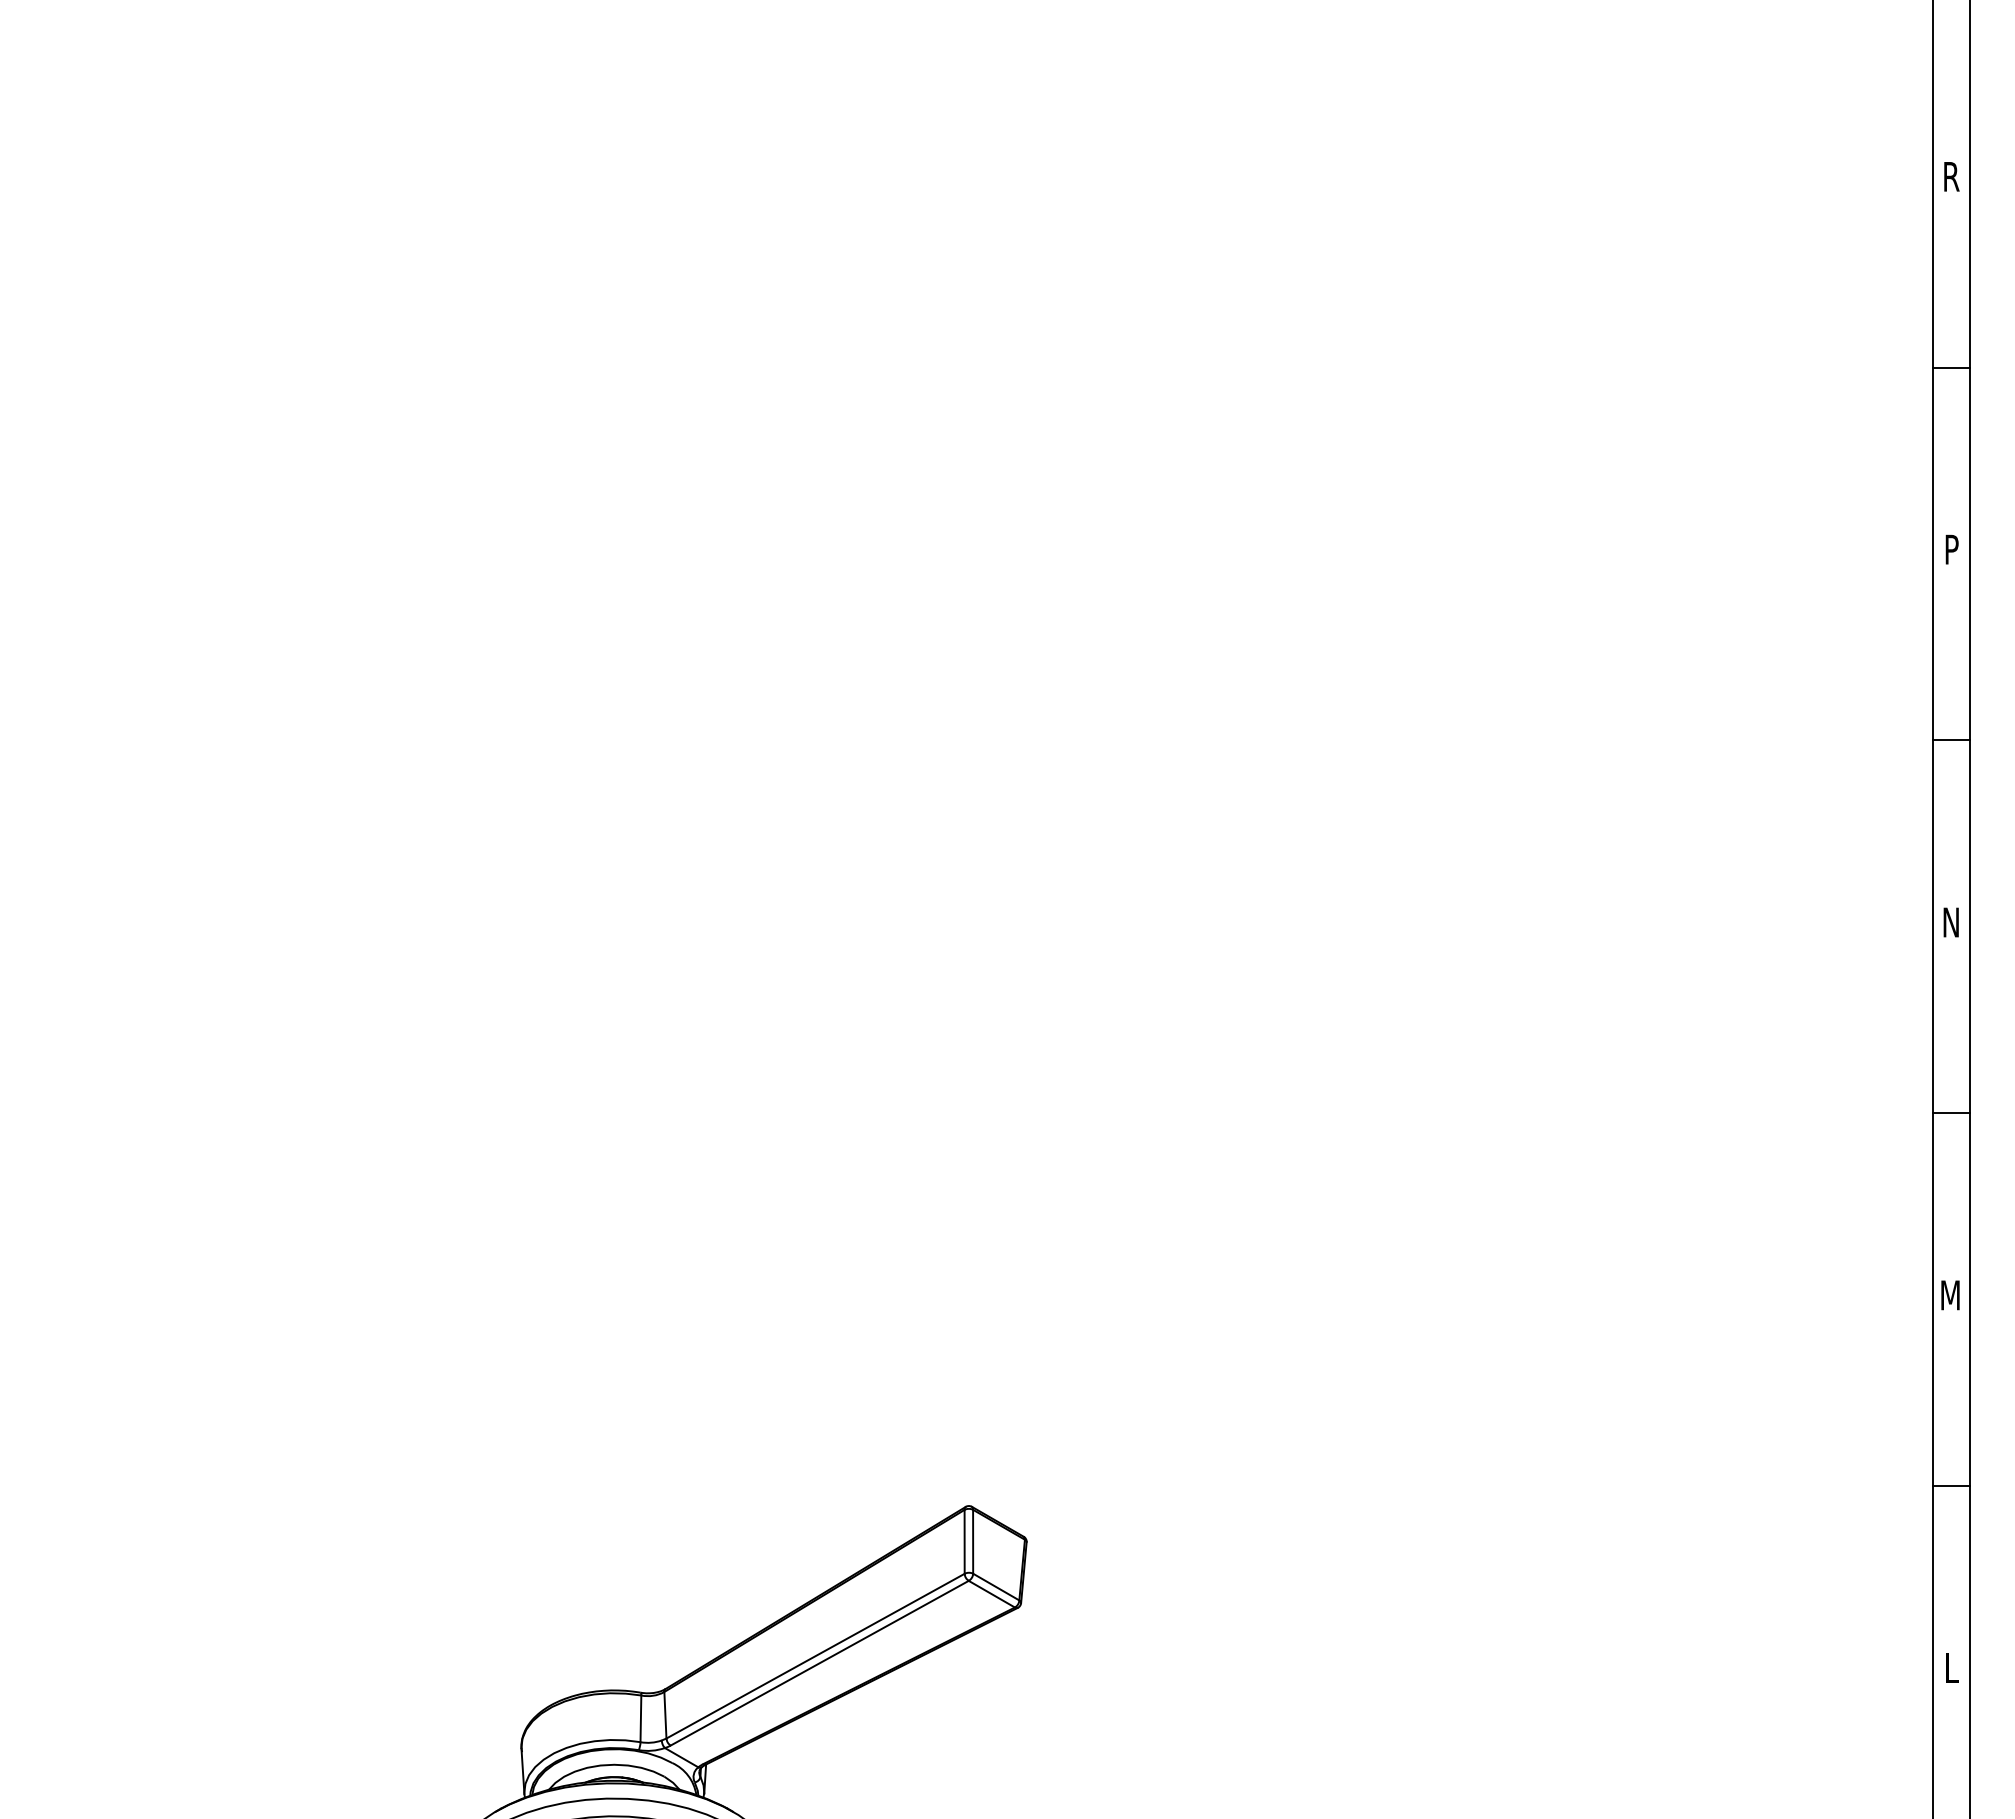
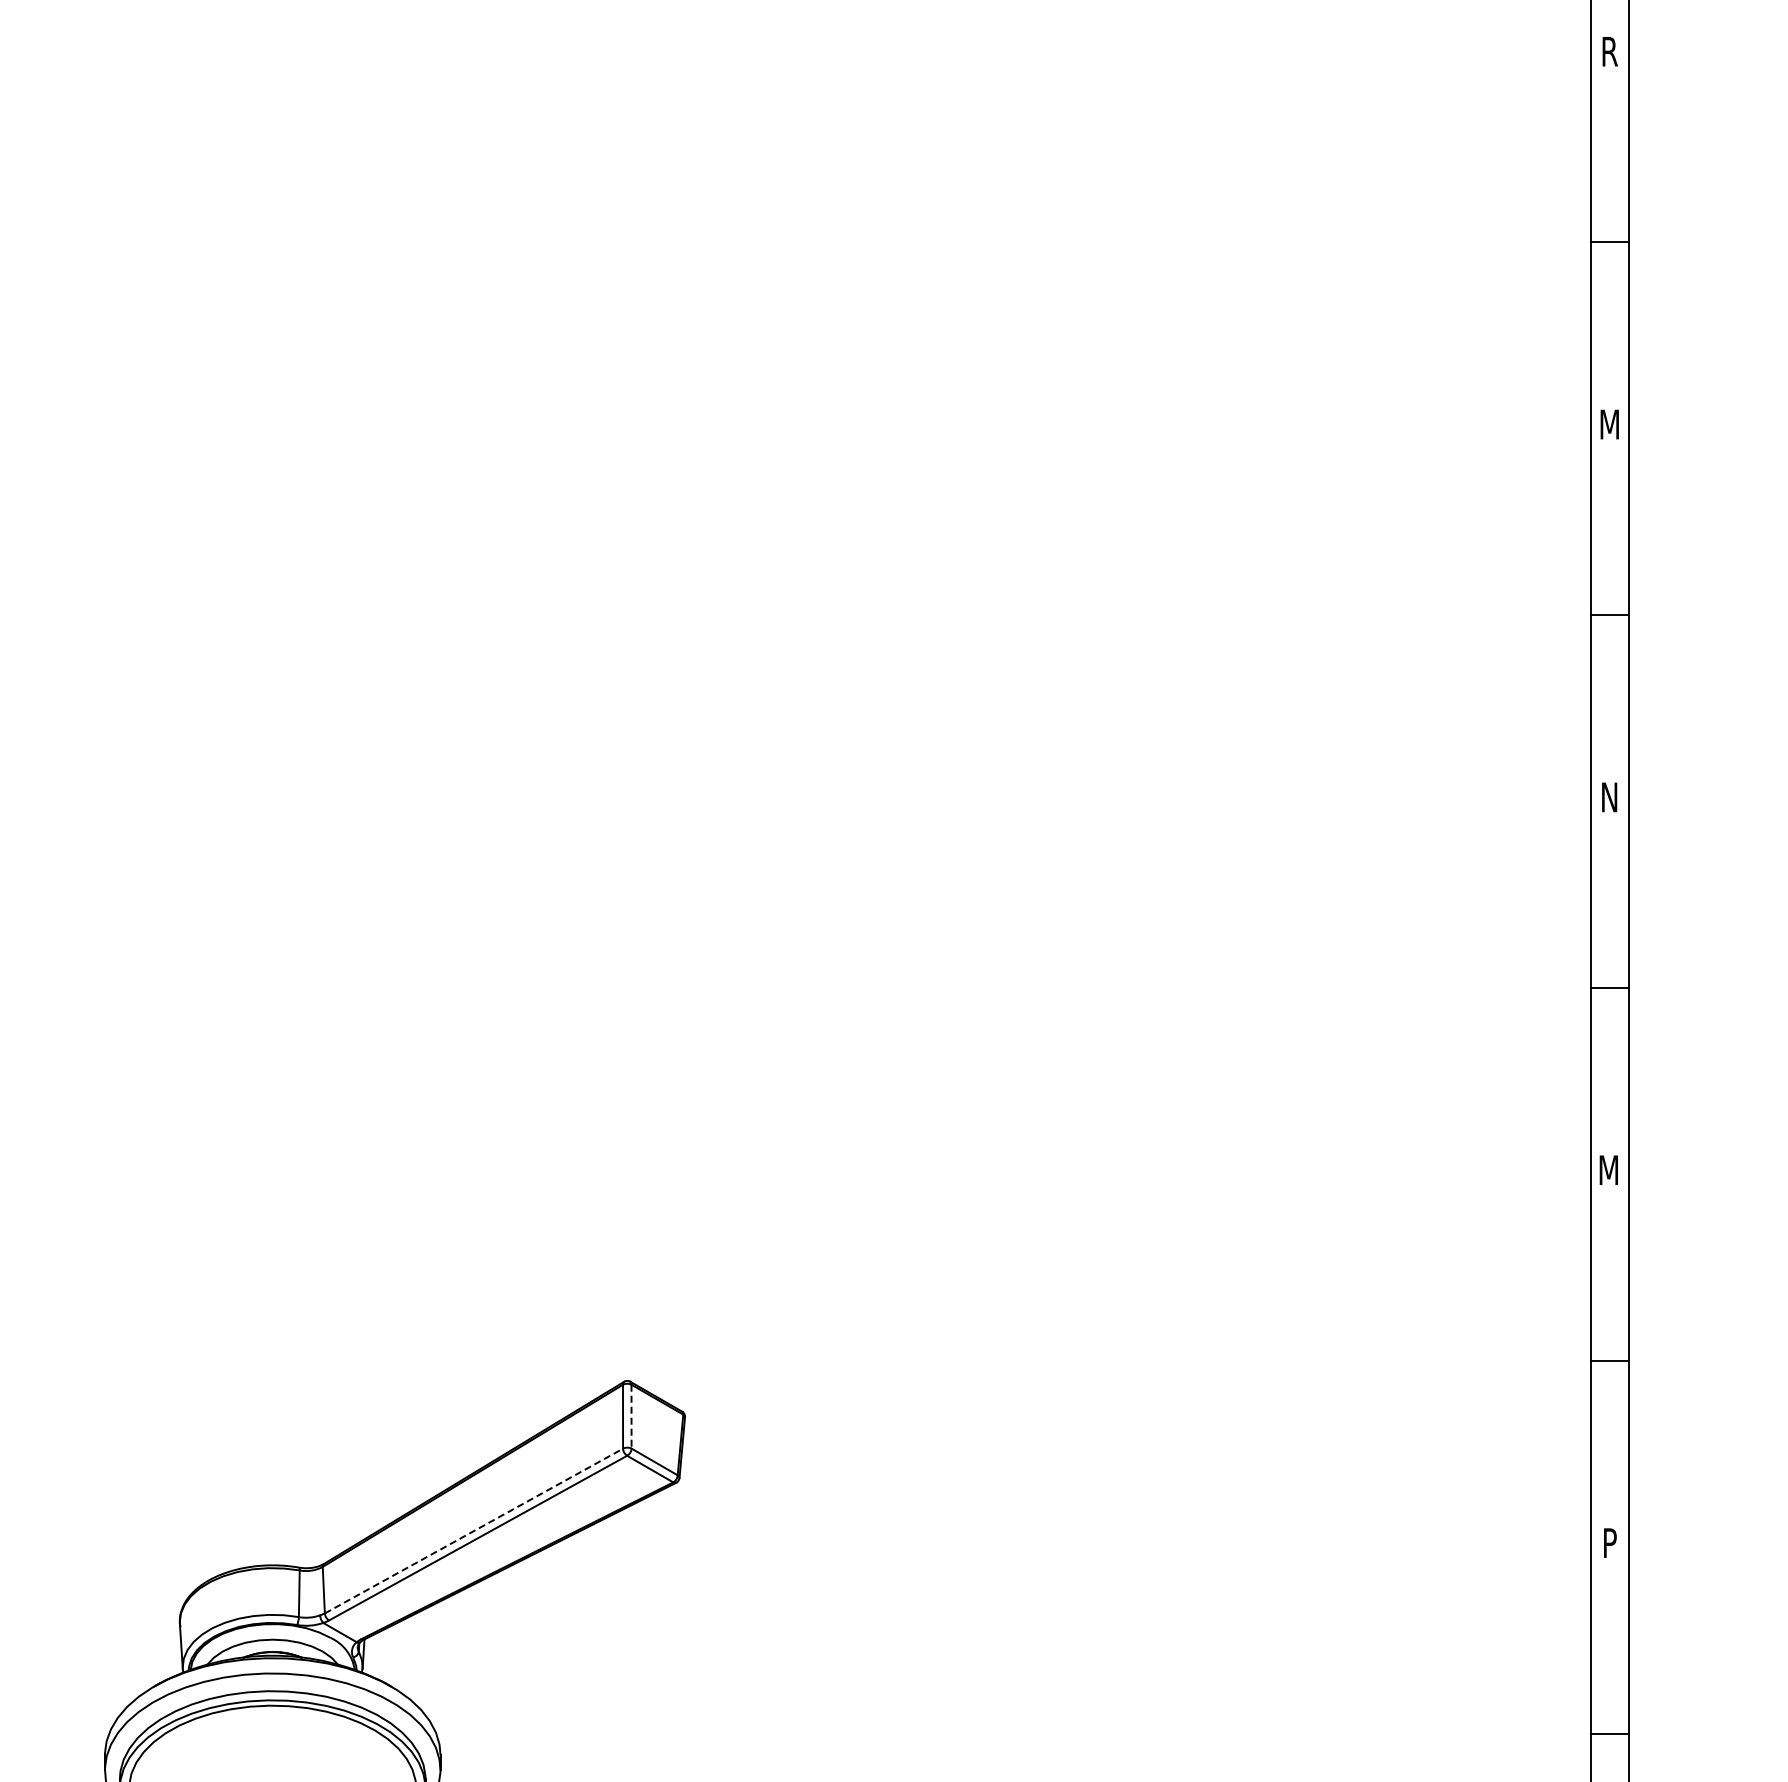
text: (1951, 549) -> (1609, 424), P -> M
line: (973, 1541) -> (631, 1416), solid -> dashed
line: (816, 1655) -> (474, 1530), solid -> dashed
text: (1951, 1667) -> (1609, 1542), L -> P

